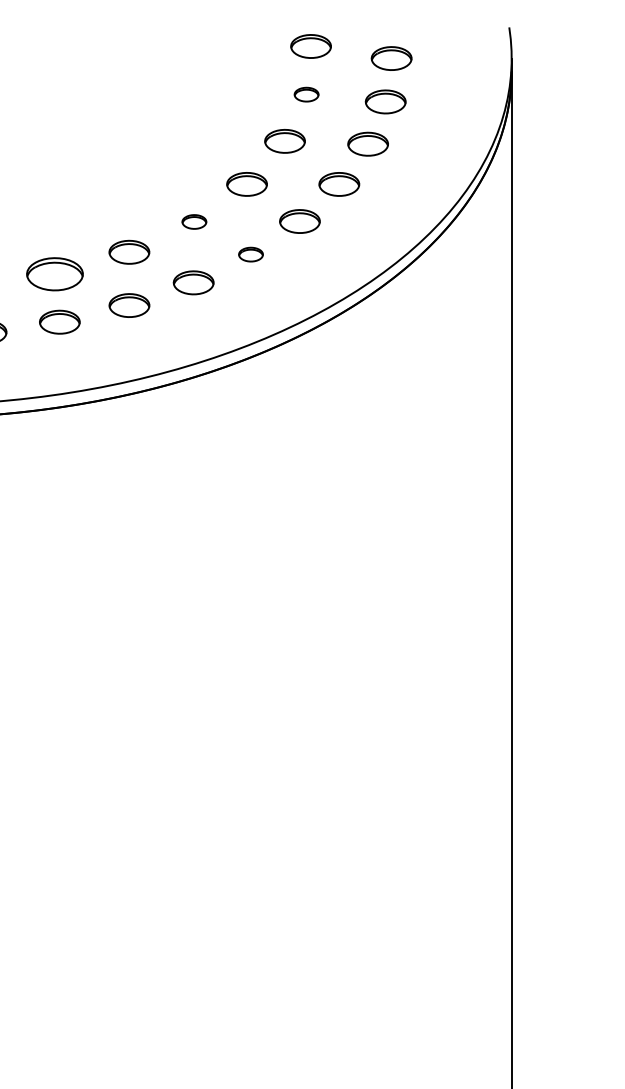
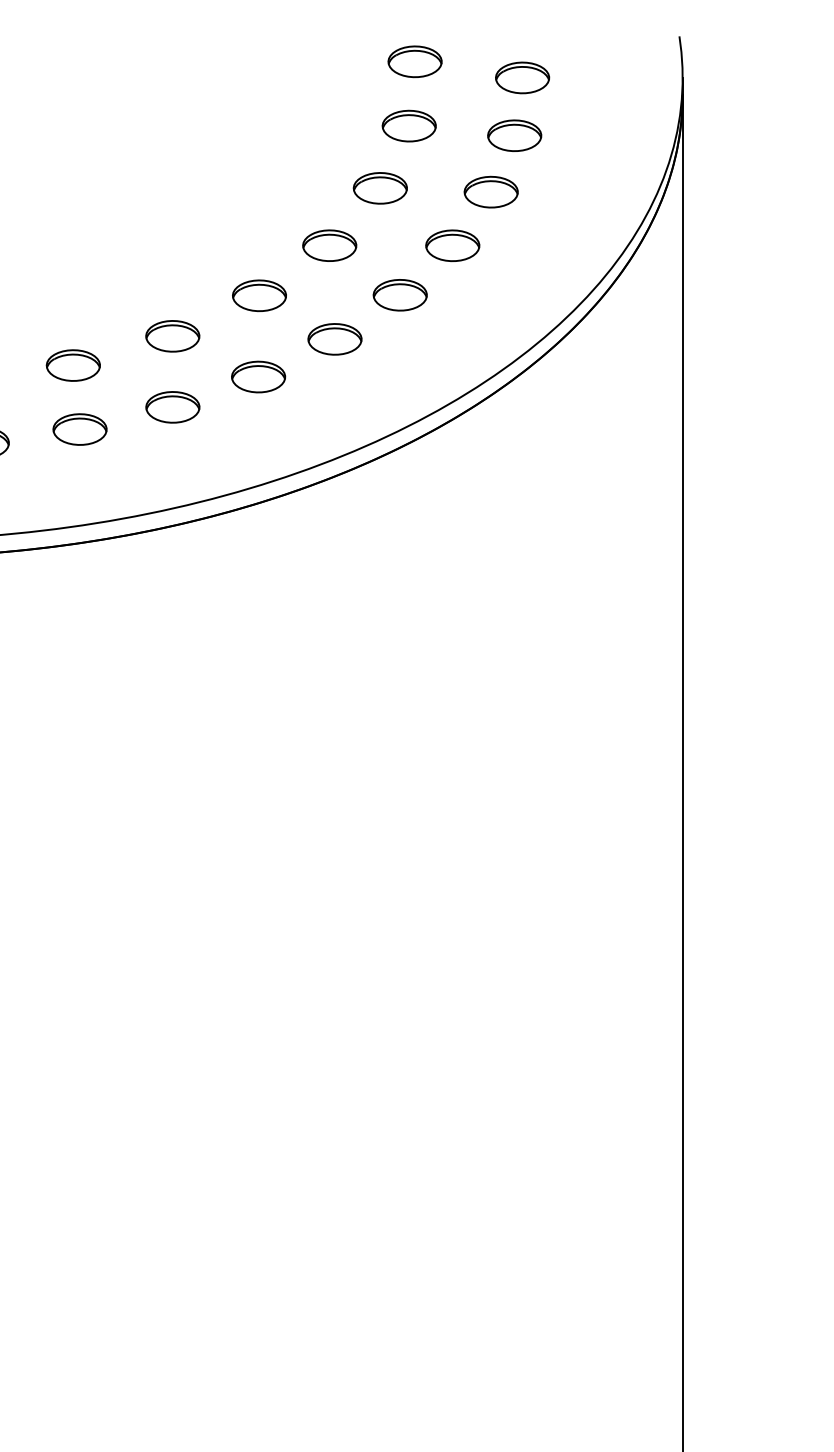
part: (306, 94) -> (408, 125), size x1.67
part: (194, 221) -> (259, 295), size x1.67
part: (250, 254) -> (334, 339), size x1.67
part: (54, 274) -> (72, 365), size x0.71

